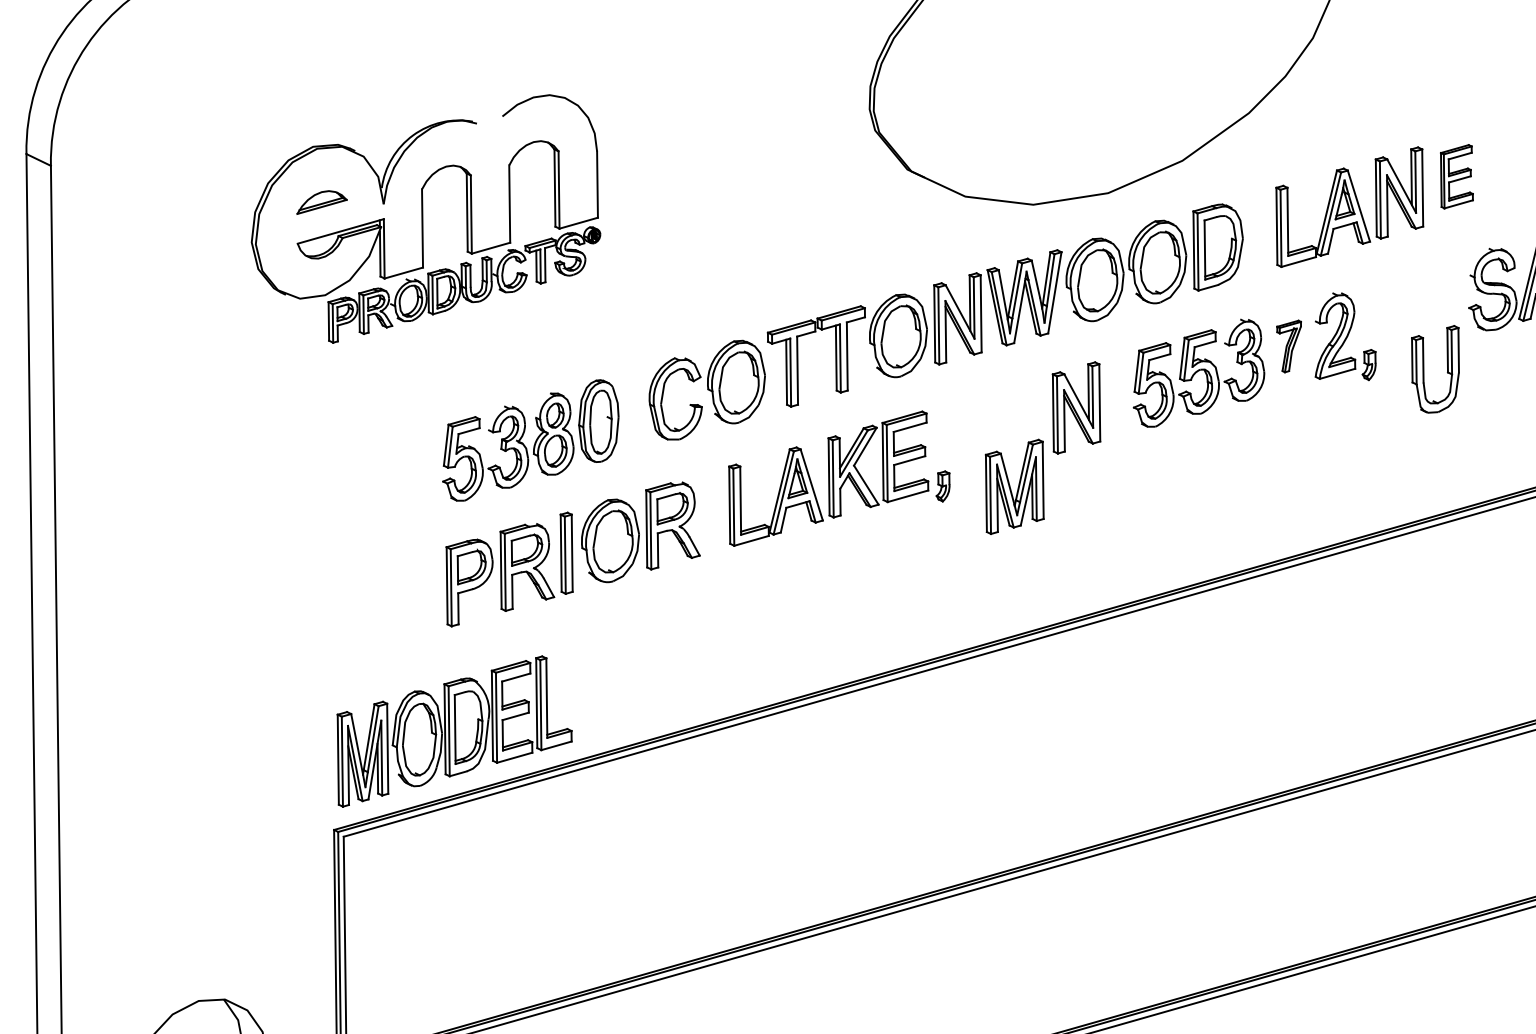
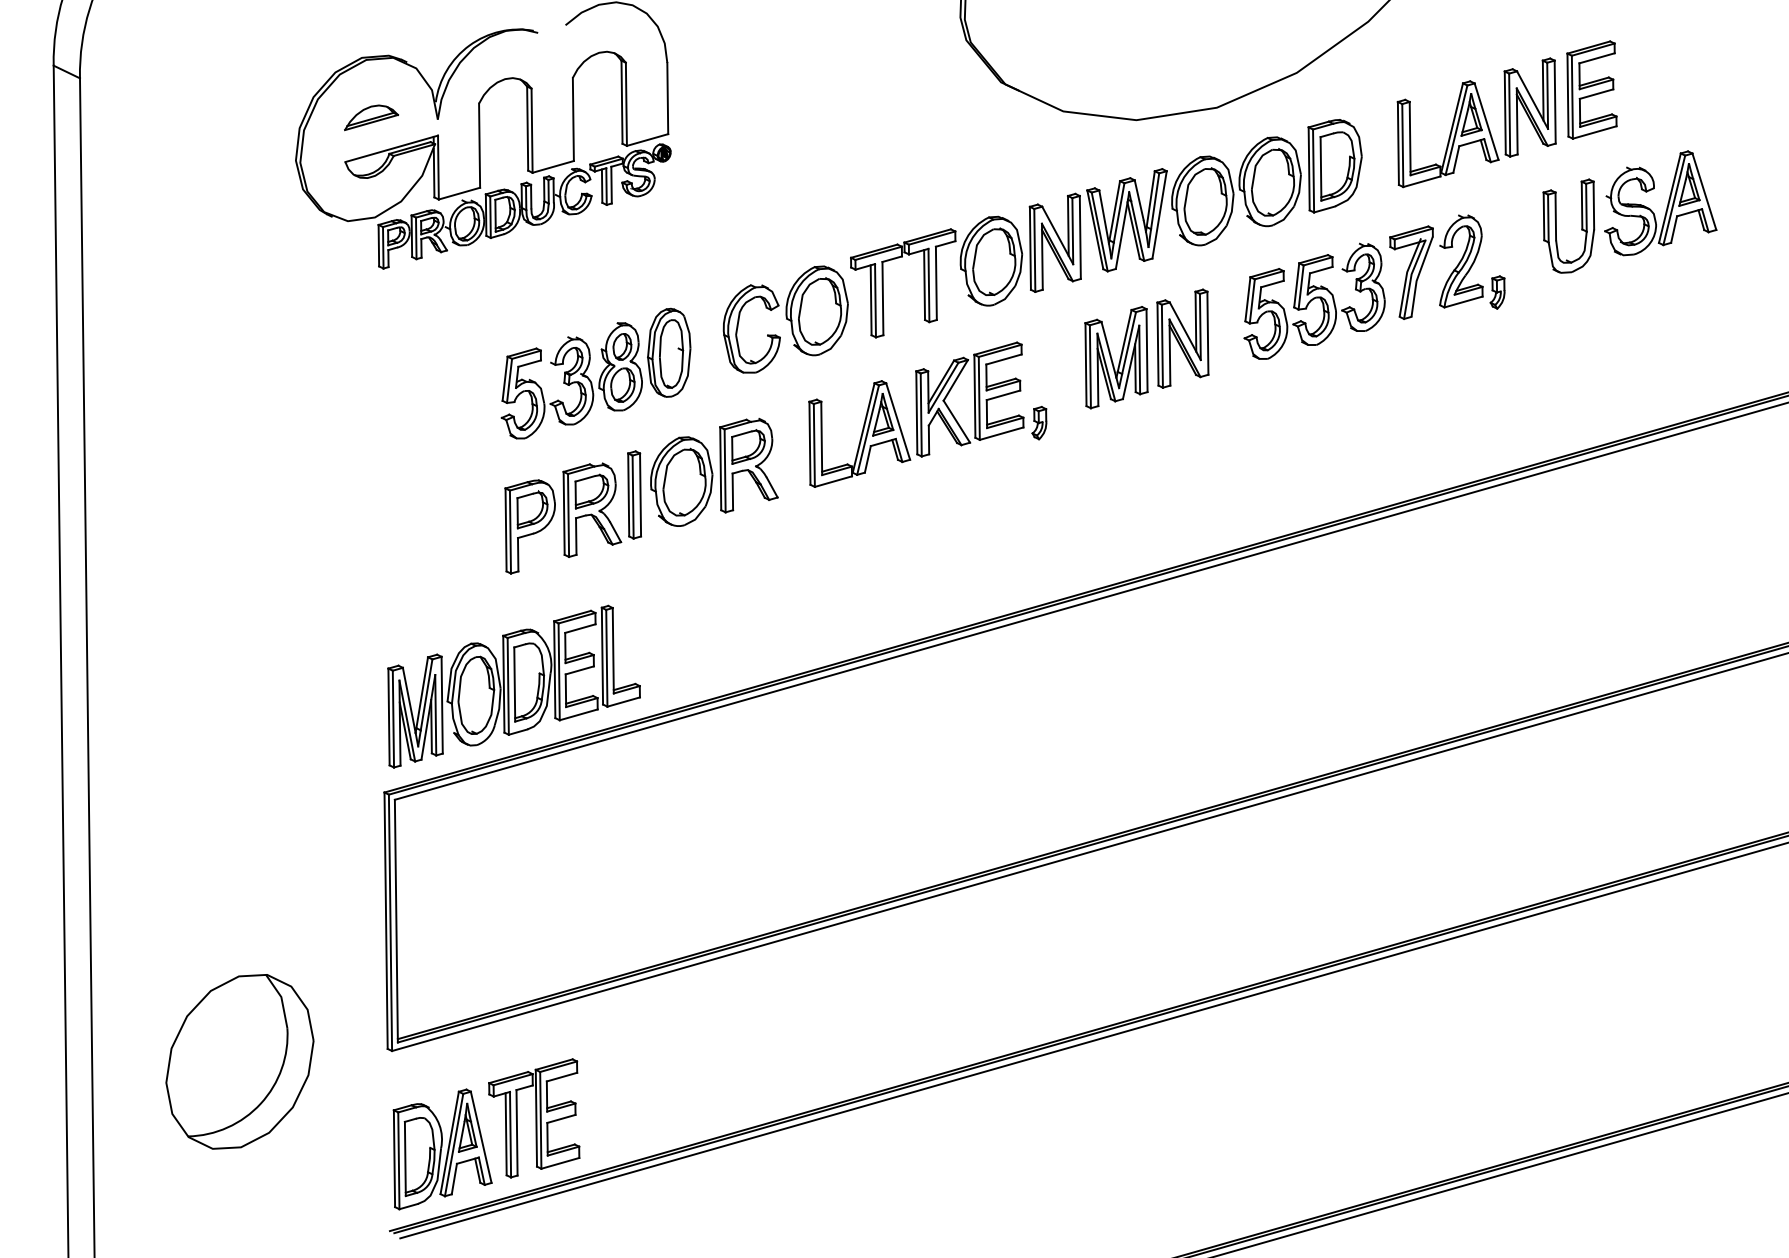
part: (1456, 176) -> (1591, 89), size x1.43
part: (1289, 346) -> (1411, 272), size x1.67
part: (1423, 368) -> (1556, 225), moved
part: (1014, 486) -> (1116, 357), moved

